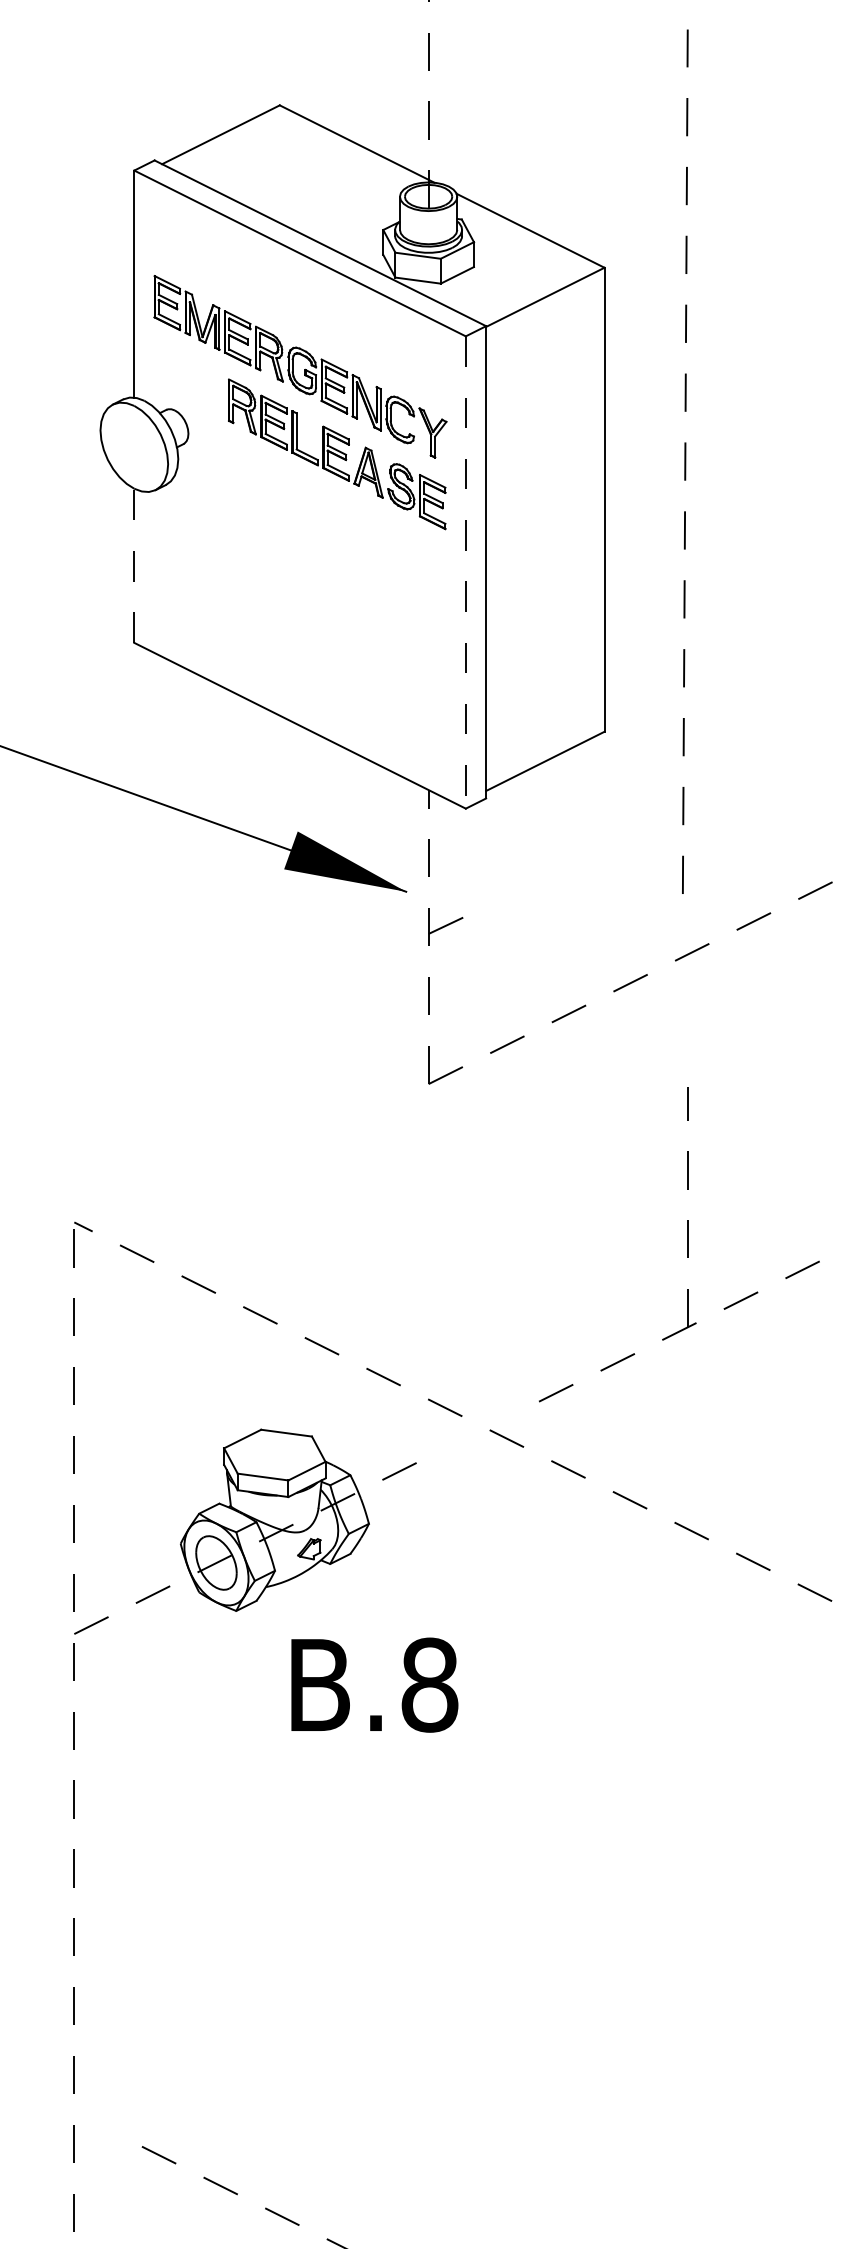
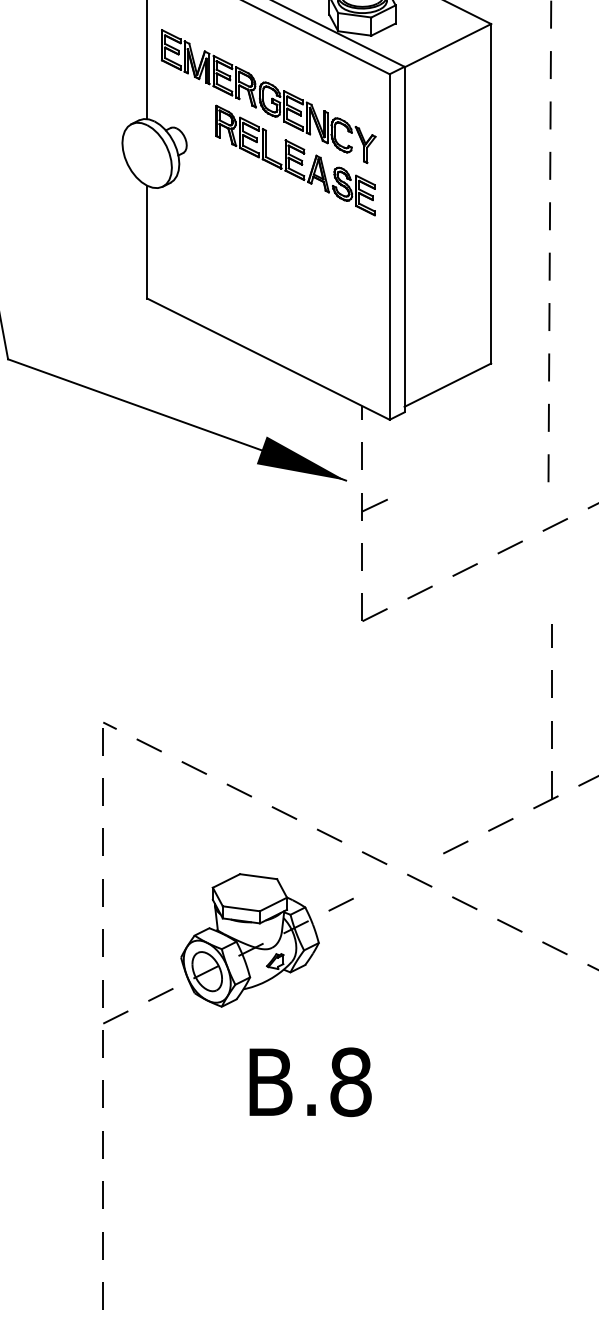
line: (134, 565) -> (147, 241), dashed -> solid
line: (465, 573) -> (389, 247), dashed -> solid
text: (374, 1684) -> (310, 1081), moved

